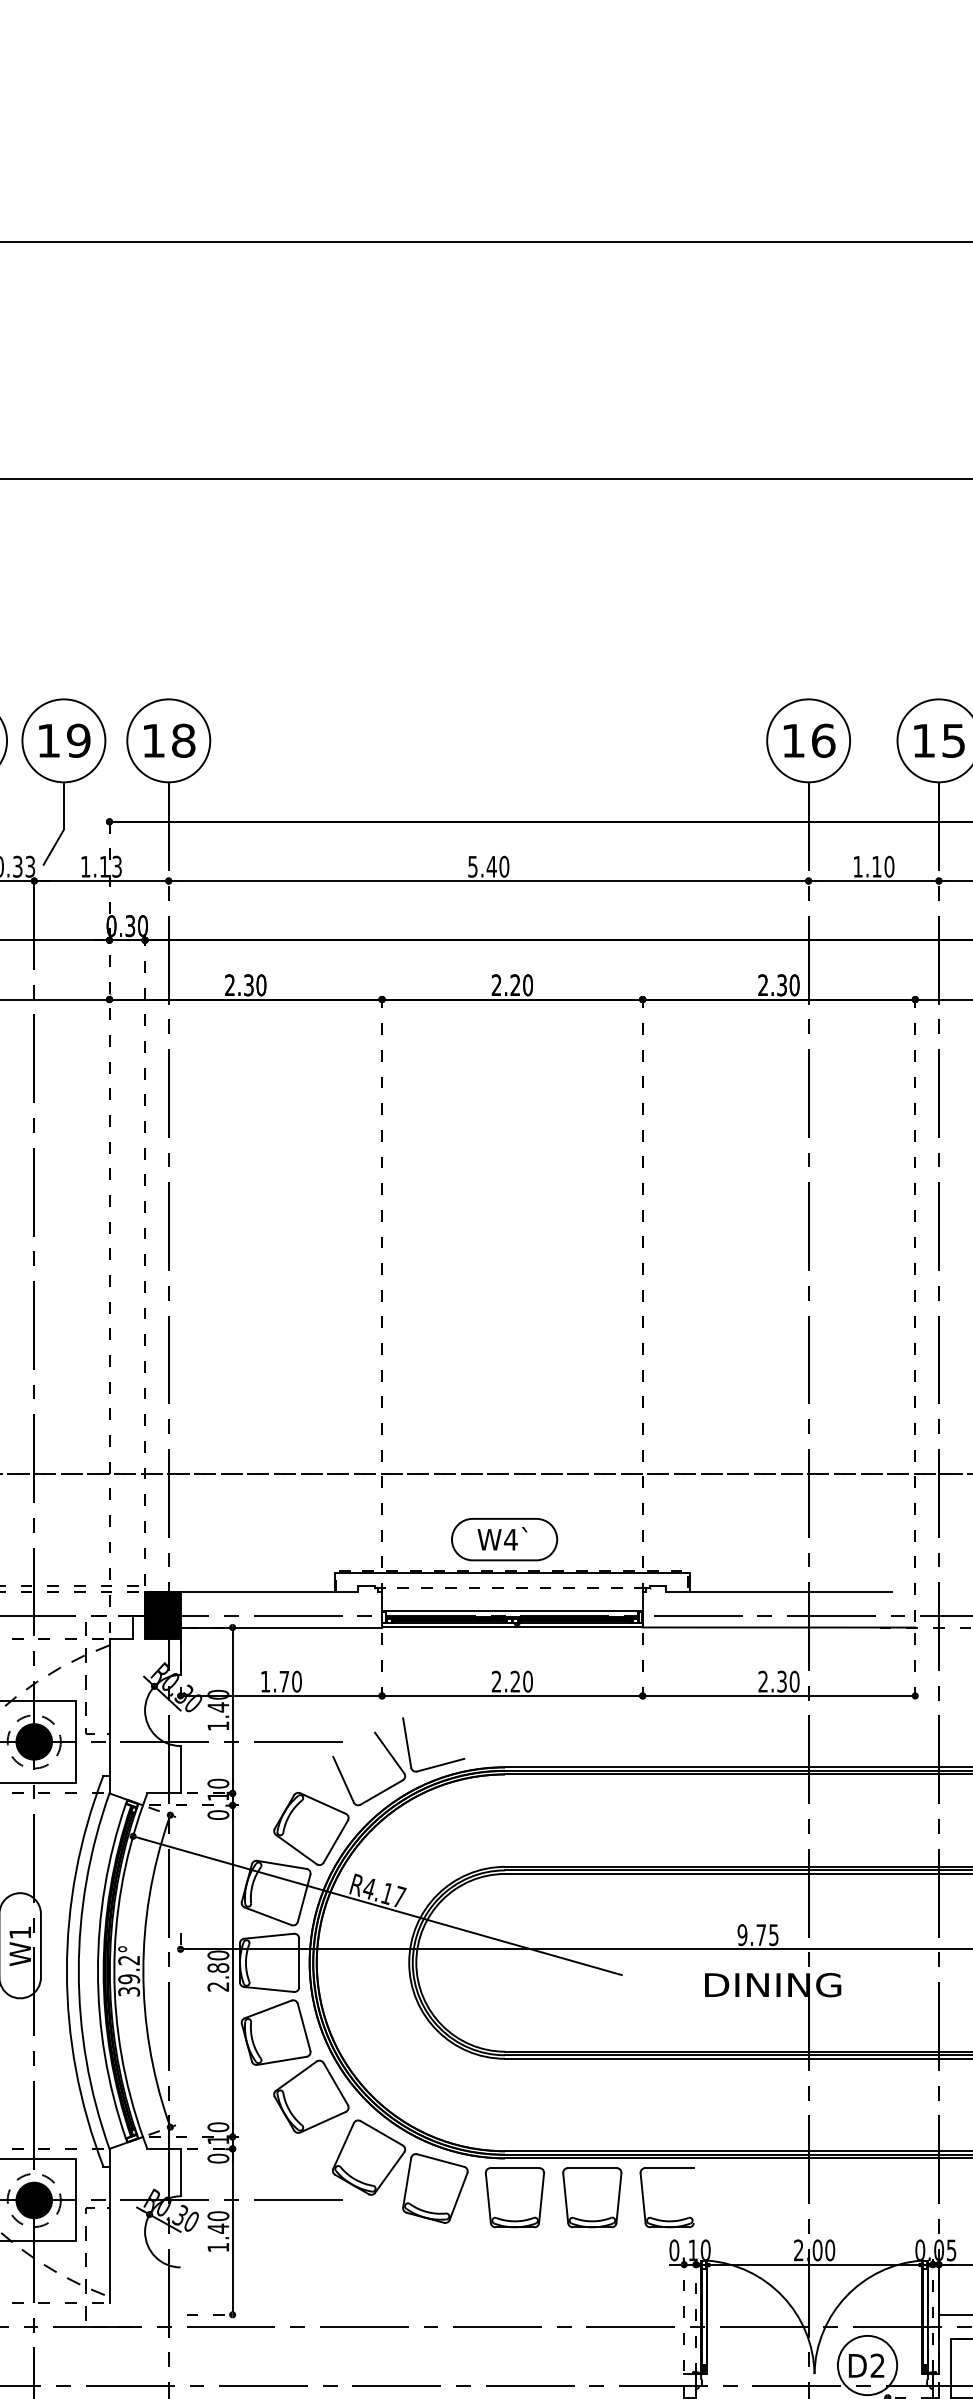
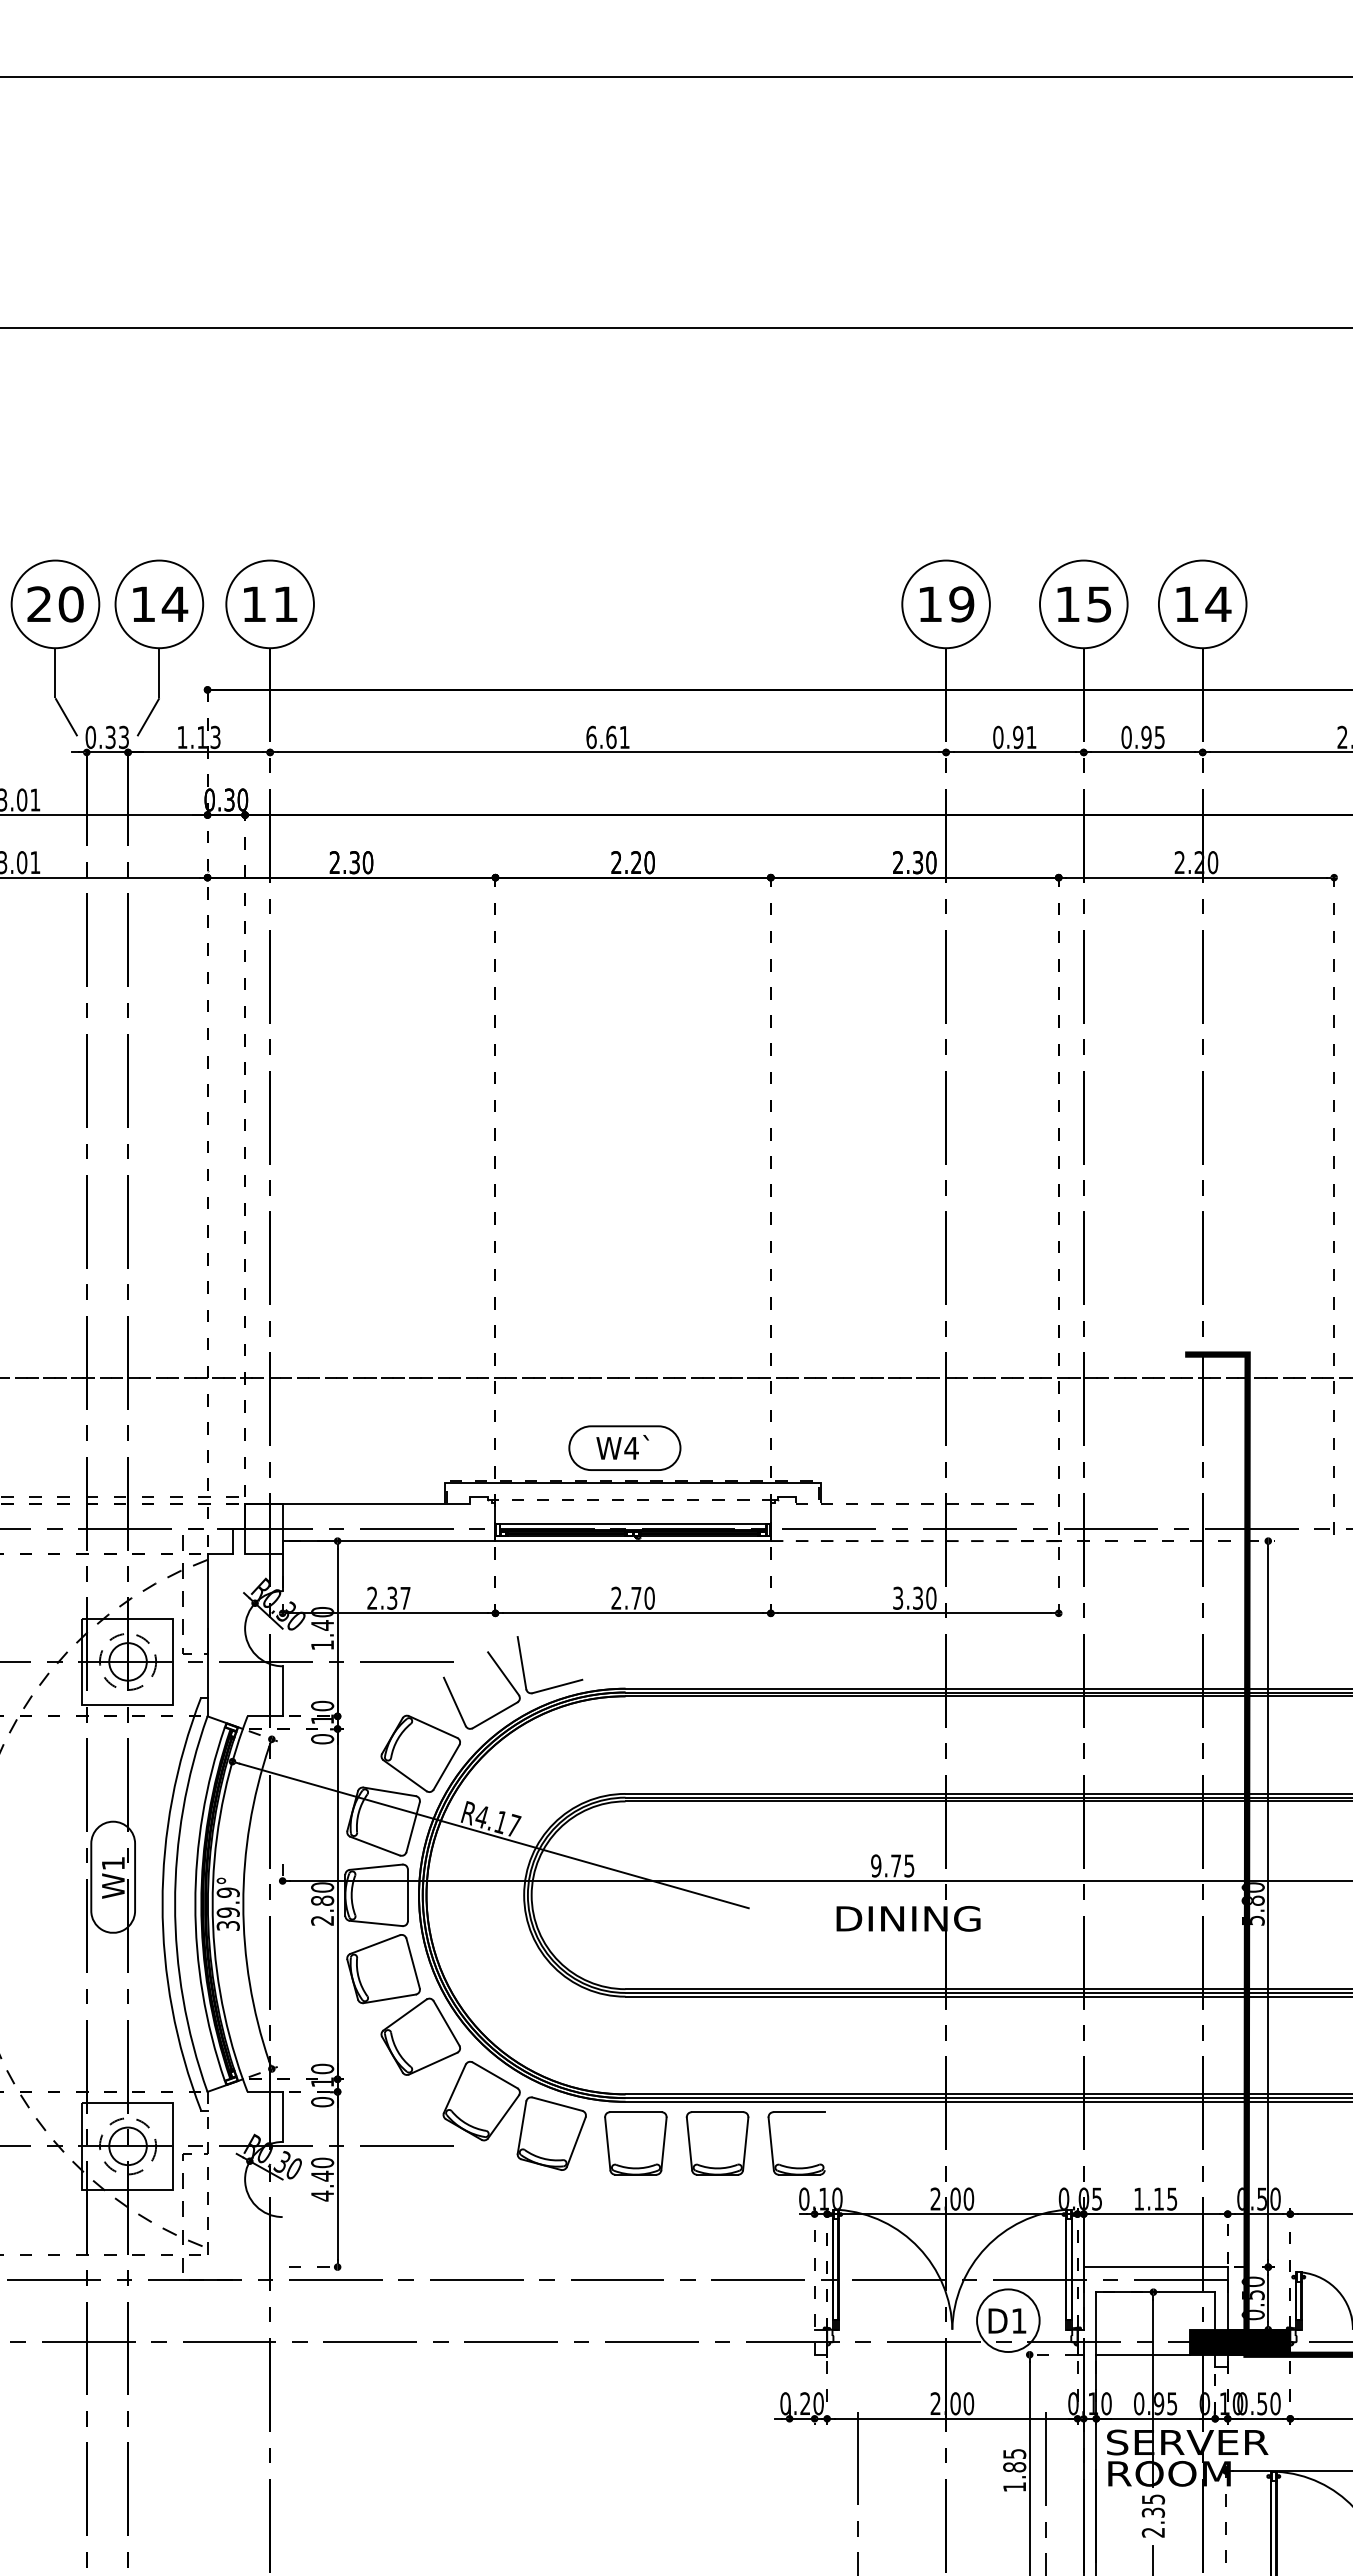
text: (78, 740) -> (174, 604), 19 -> 14
text: (183, 740) -> (285, 604), 18 -> 11
text: (823, 740) -> (961, 604), 16 -> 19
text: (488, 866) -> (607, 737), 5.40 -> 6.61
text: (873, 866) -> (1014, 737), 1.10 -> 0.91
line: (778, 1591) -> (914, 1503), solid -> dashed
fill: (162, 1615) -> (263, 1528), removed
line: (778, 1627) -> (914, 1541), solid -> dashed
text: (280, 1680) -> (388, 1597), 1.70 -> 2.37
text: (515, 1680) -> (636, 1597), 2.20 -> 2.70
text: (763, 1681) -> (898, 1598), 2.30 -> 3.30
fill: (33, 1741) -> (127, 1661), removed
text: (128, 1960) -> (227, 1892), 39.2° -> 39.9°
fill: (33, 2200) -> (127, 2146), removed
line: (109, 2226) -> (207, 2173), solid -> dashed
text: (218, 2246) -> (322, 2195), 1.40 -> 4.40
text: (877, 2365) -> (1018, 2320), D2 -> D1

